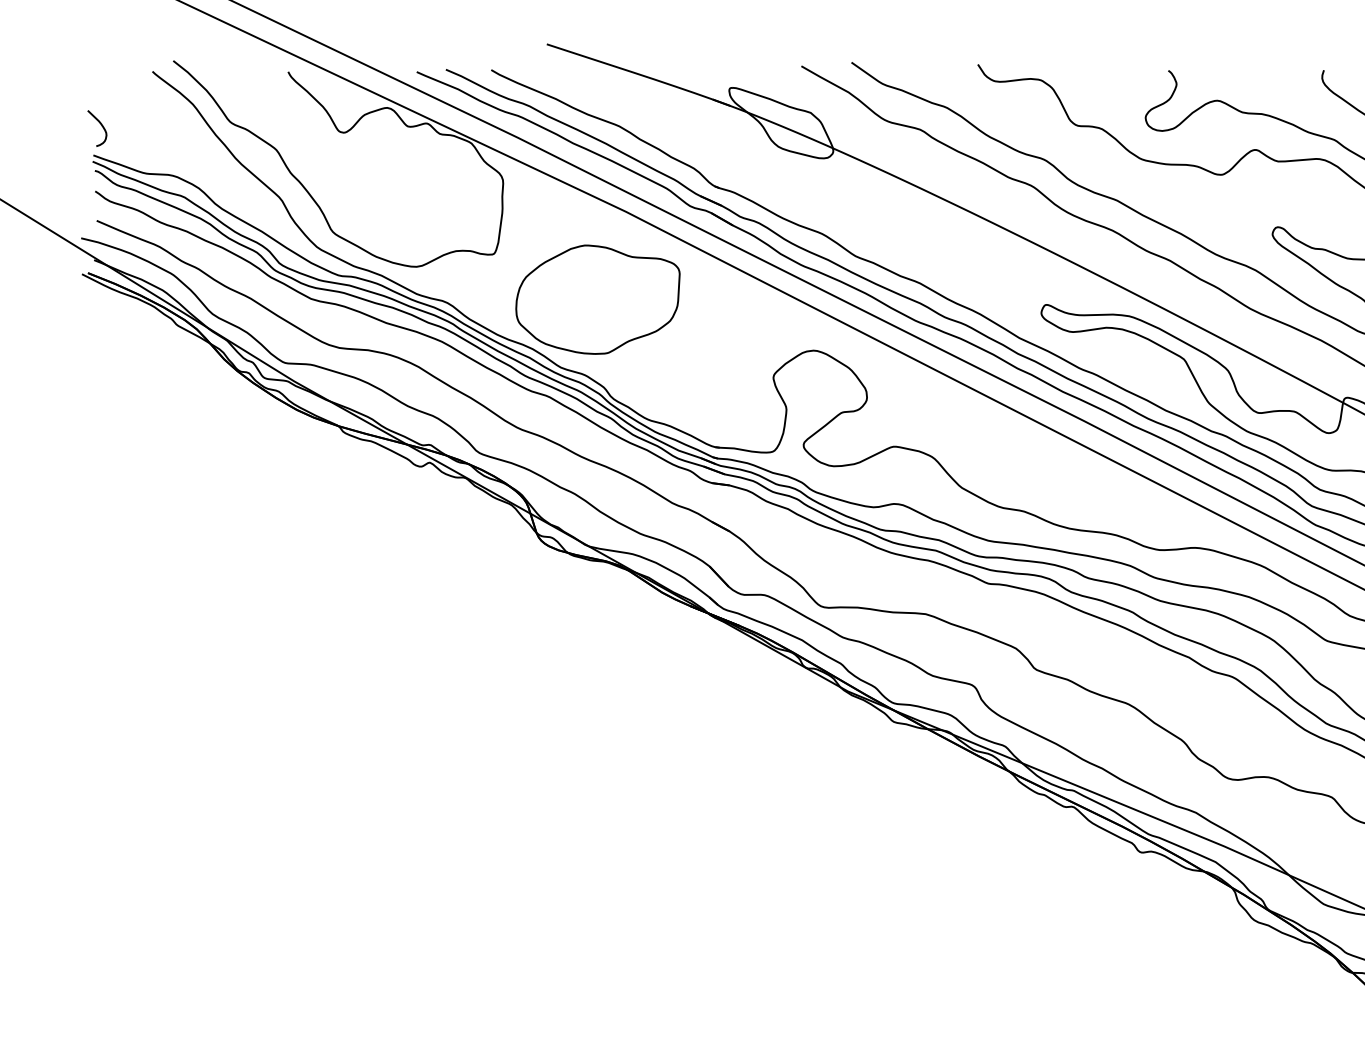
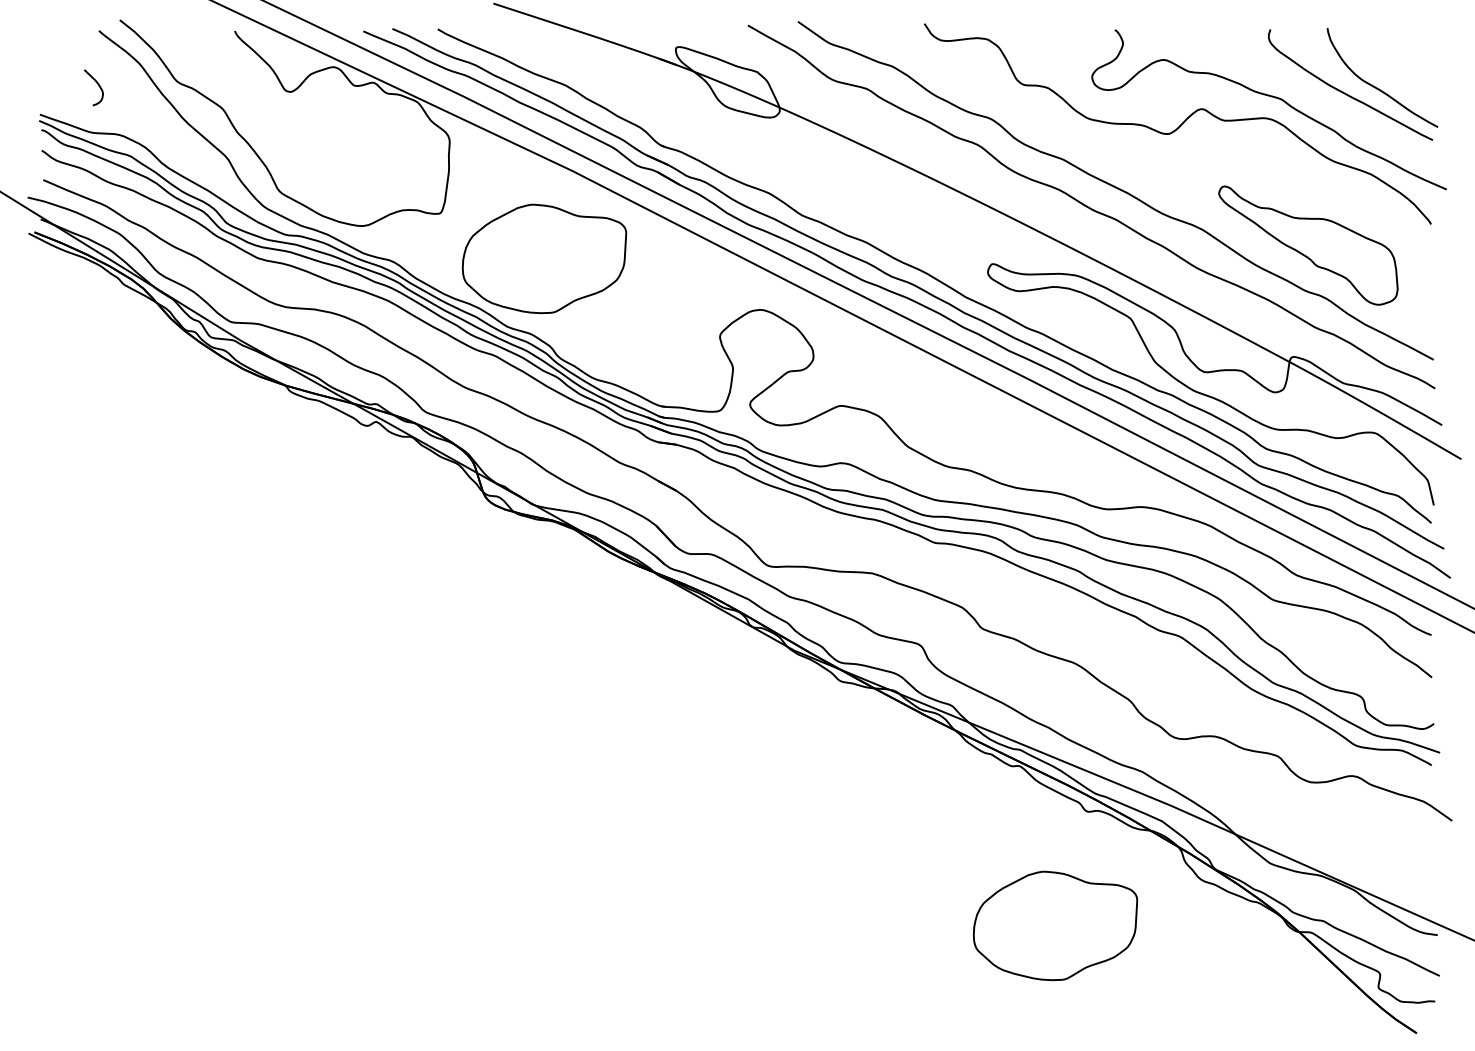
curve: (99, 124) -> (96, 83), moved
part: (1108, 966) -> (1055, 925), added

